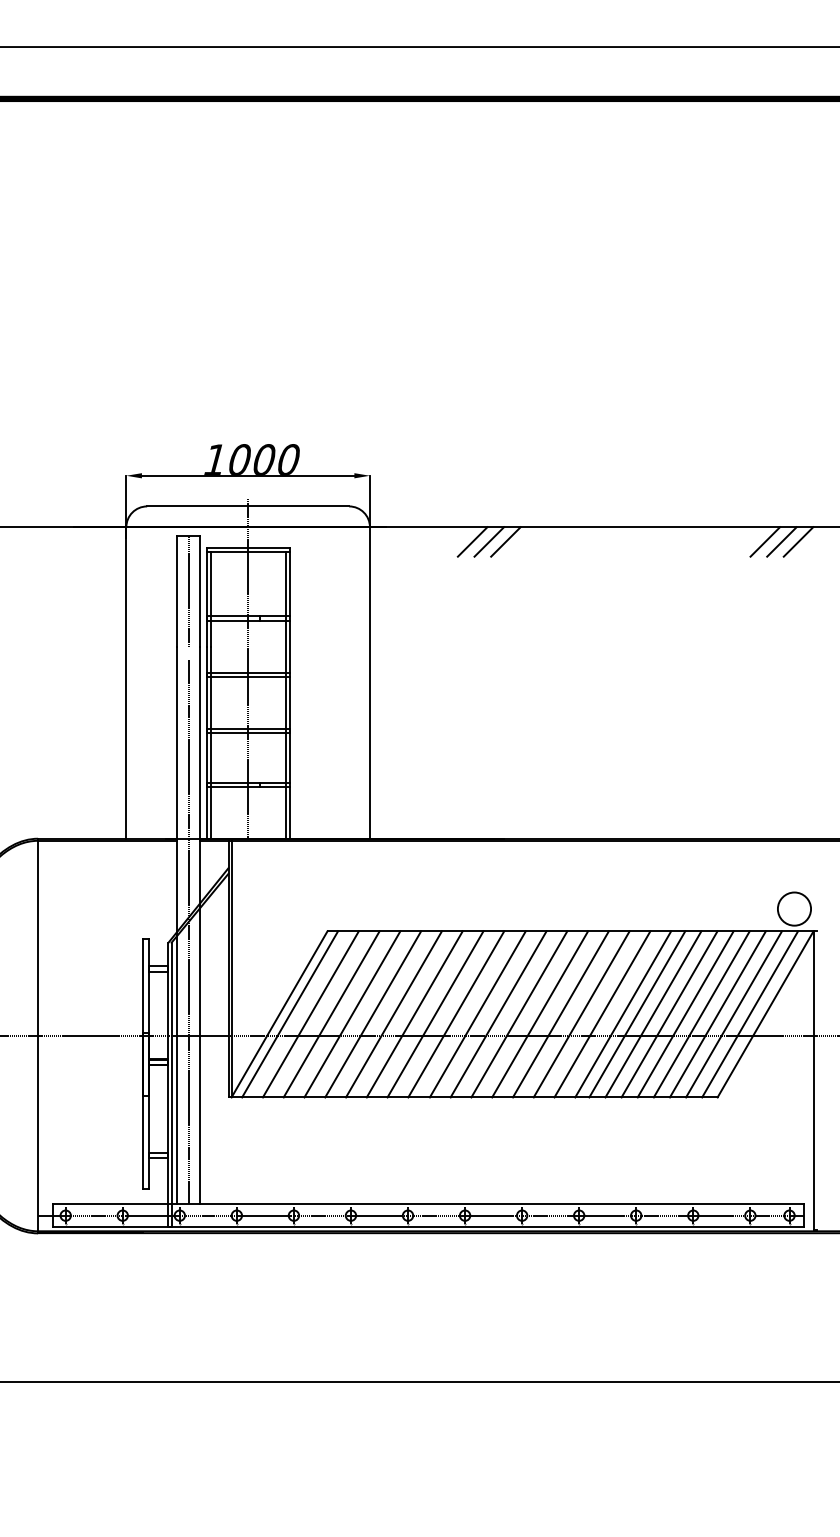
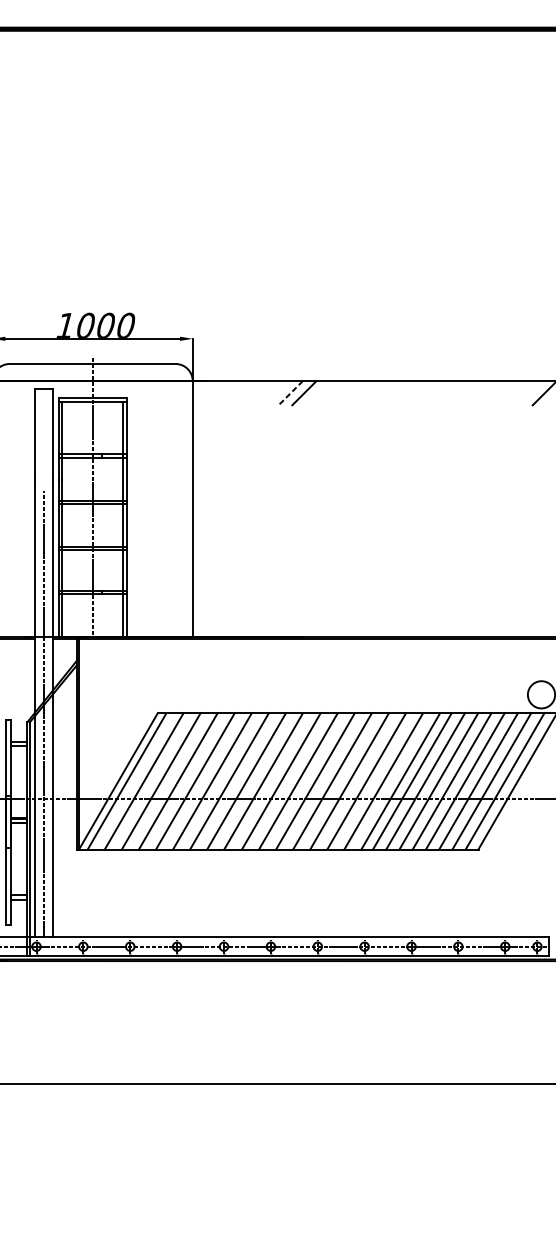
line: (472, 541) -> (276, 392), removed
line: (489, 541) -> (290, 392), solid -> dashed
line: (765, 541) -> (517, 392), removed
line: (781, 541) -> (530, 392), removed
line: (188, 591) -> (43, 433), removed

